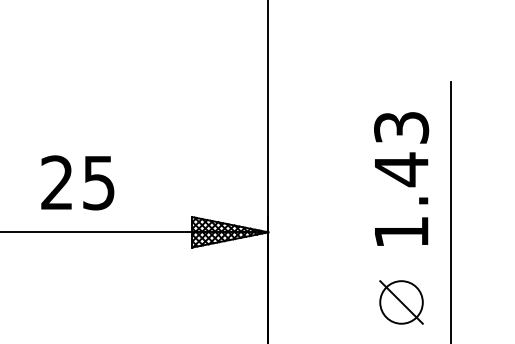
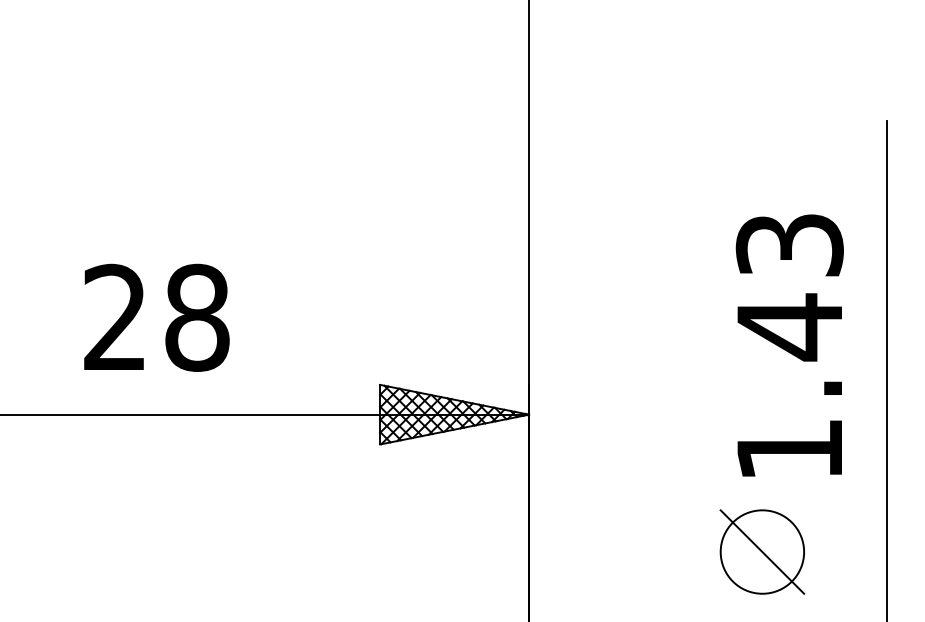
text: (401, 178) -> (789, 344), moved
text: (98, 182) -> (196, 317), 25 -> 28
part: (401, 302) -> (762, 552), moved

